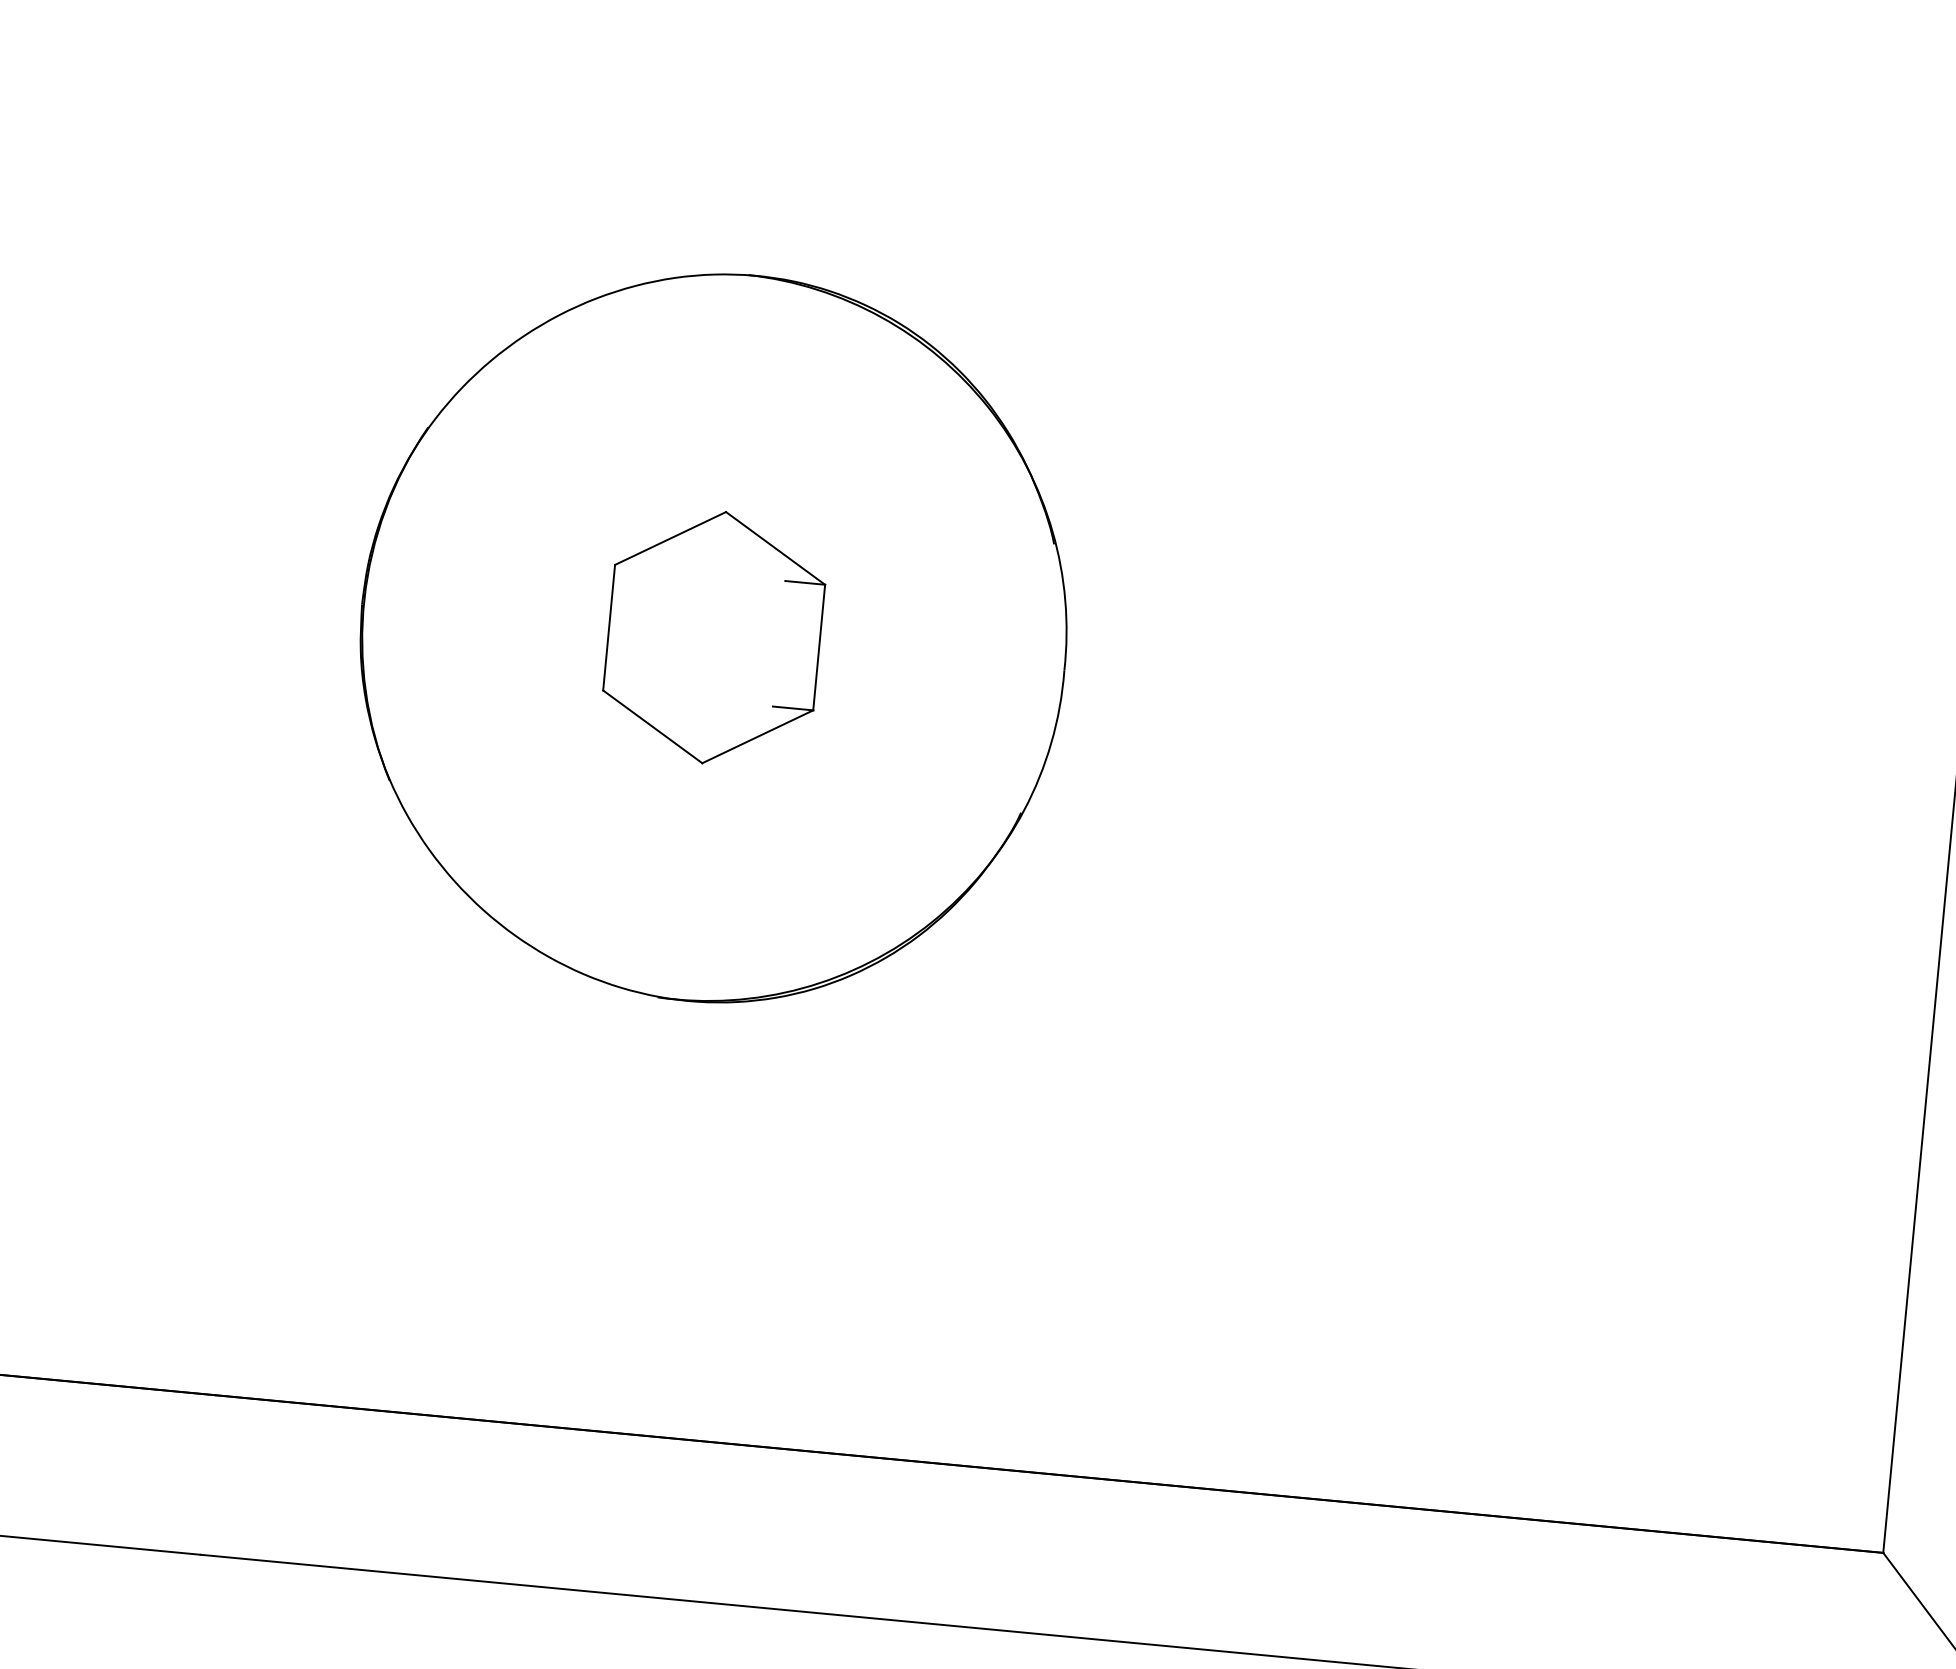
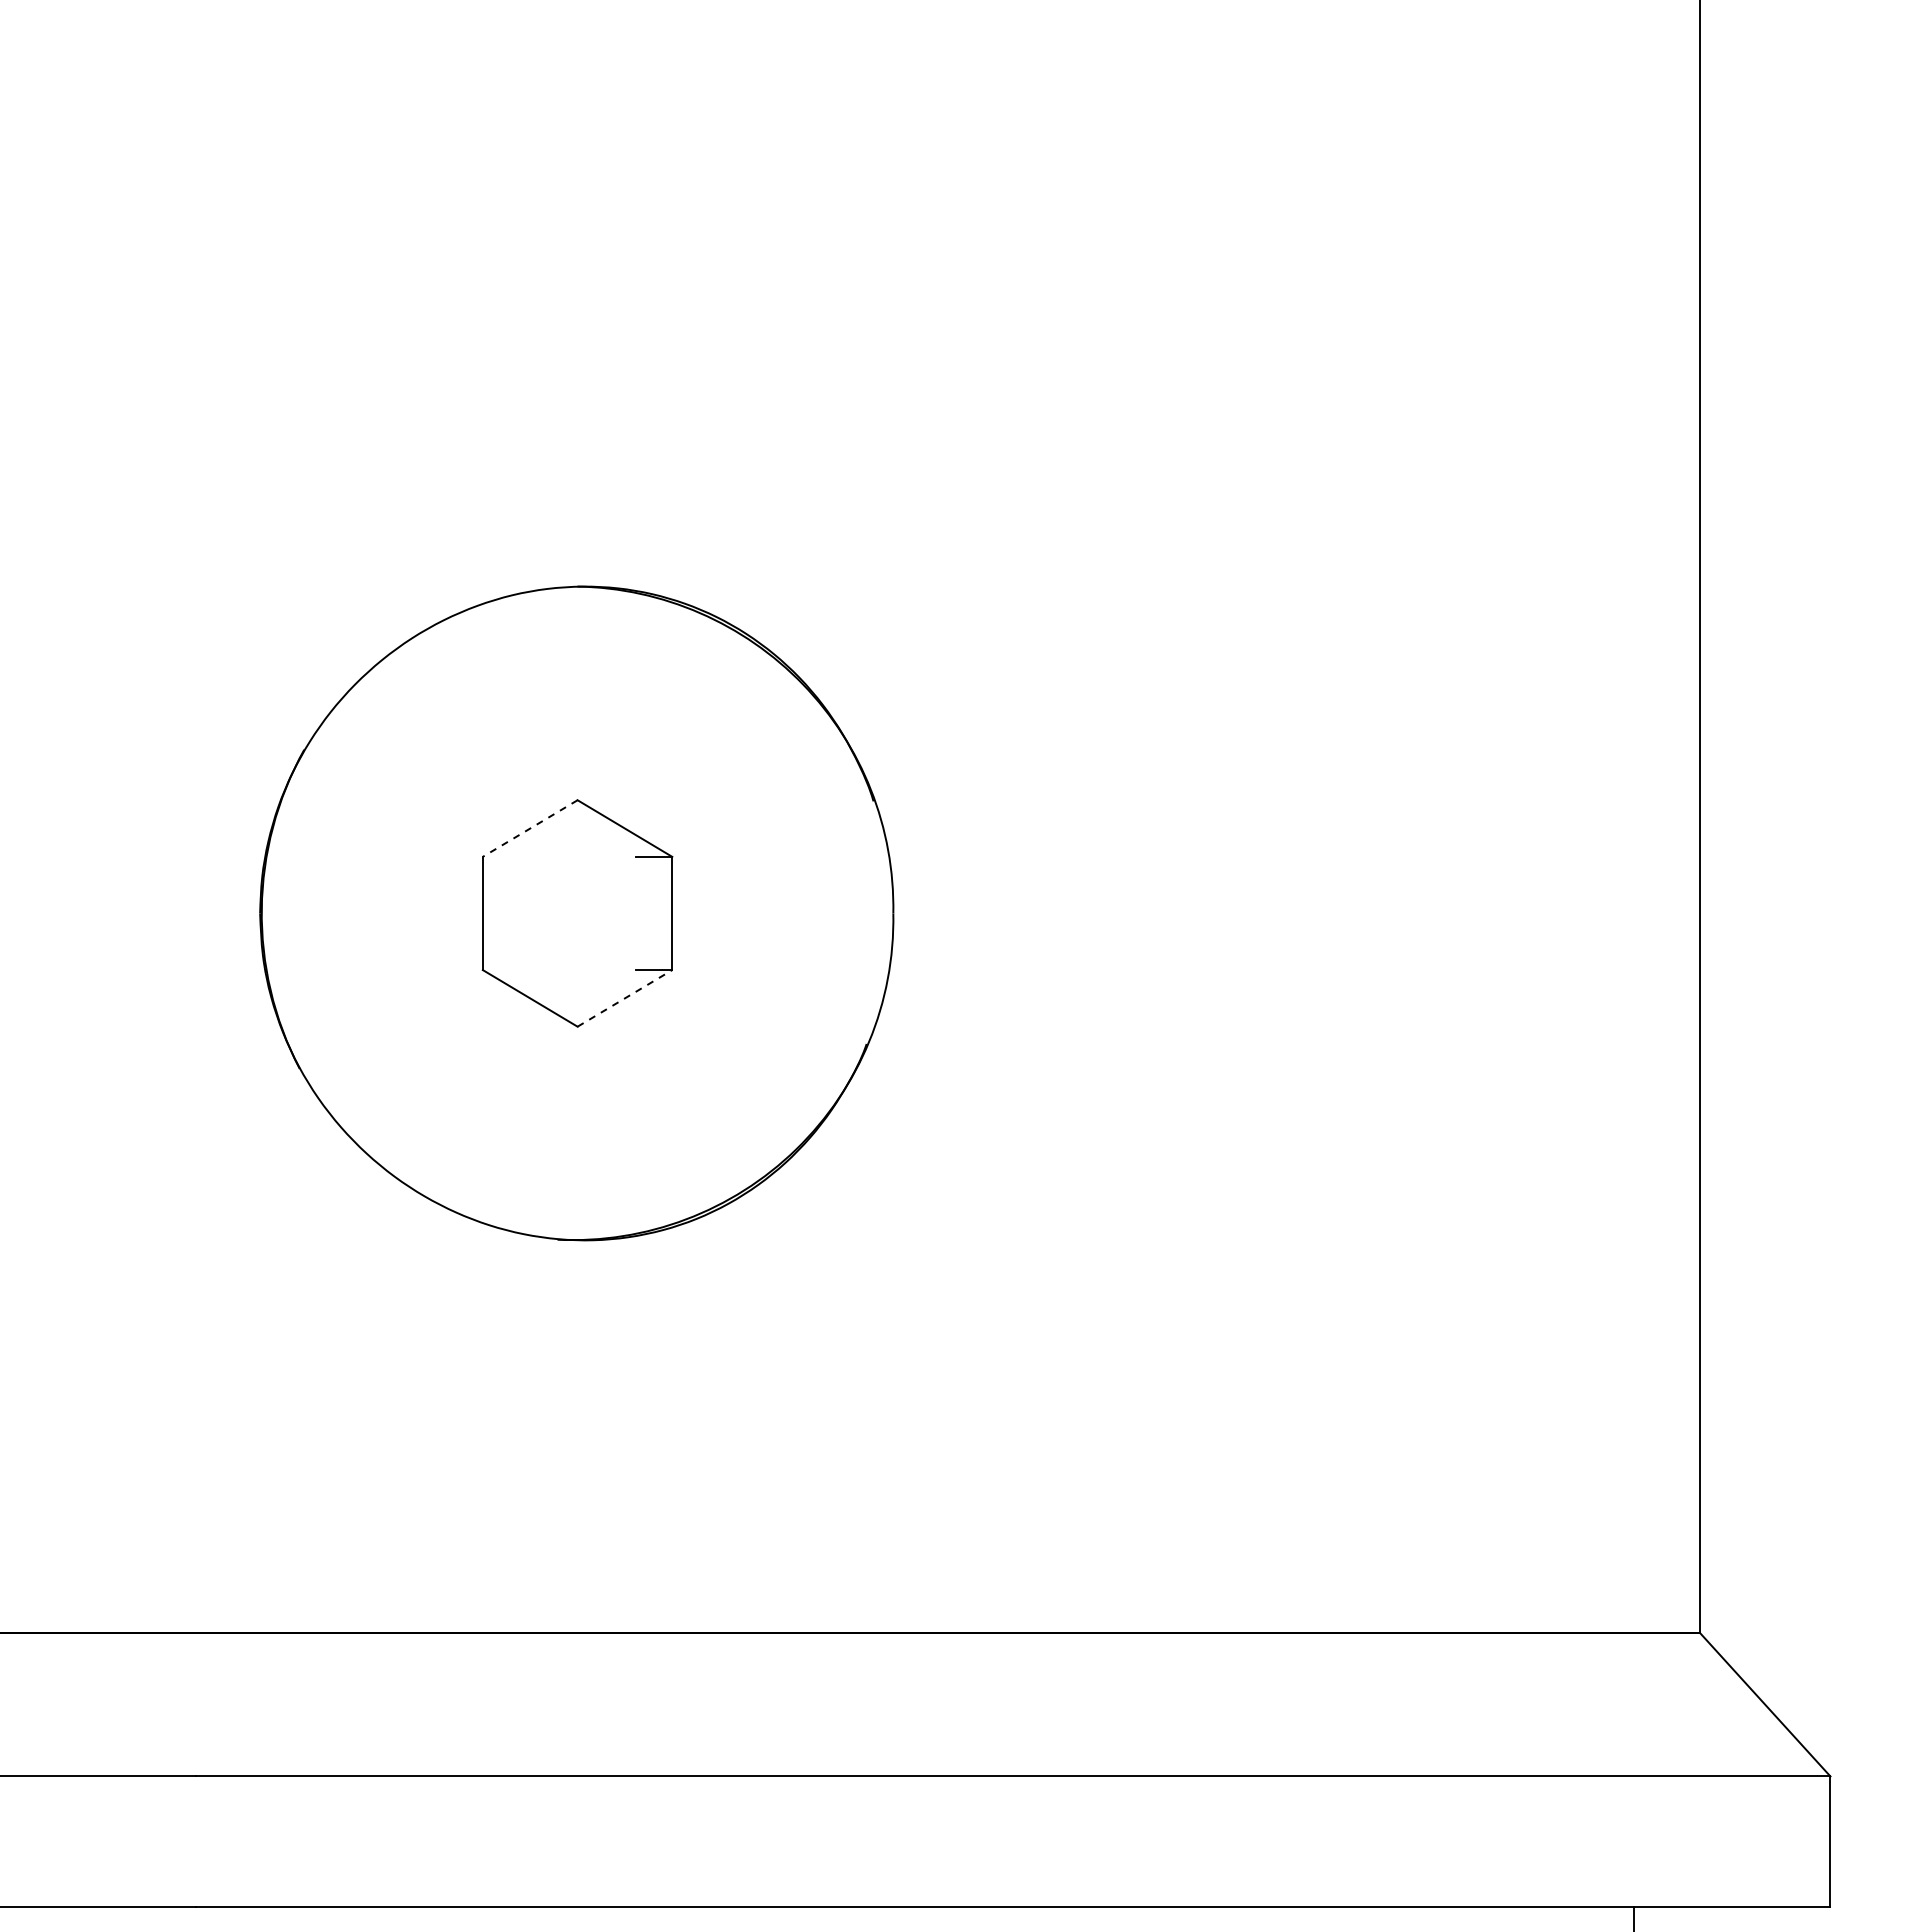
line: (669, 538) -> (529, 828), solid -> dashed
line: (758, 736) -> (625, 998), solid -> dashed

